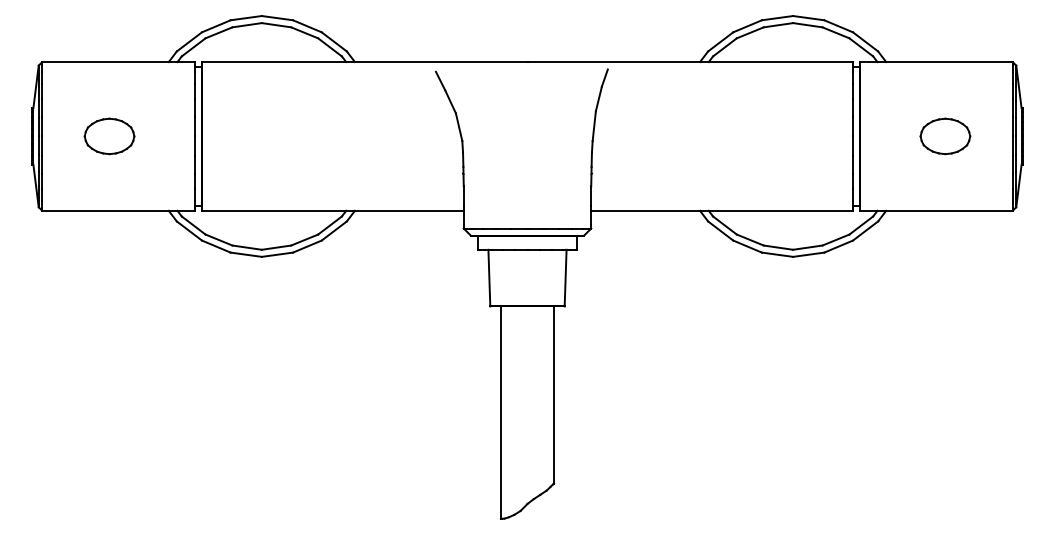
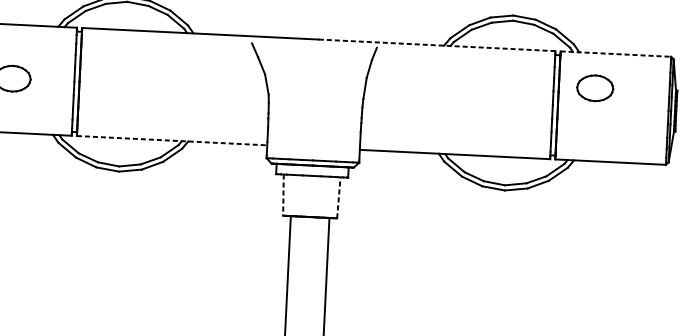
line: (690, 62) -> (437, 45), solid -> dashed
line: (937, 62) -> (616, 54), solid -> dashed
part: (945, 136) -> (595, 88), moved
line: (333, 210) -> (172, 140), solid -> dashed
line: (565, 277) -> (338, 197), solid -> dashed
line: (489, 278) -> (283, 195), solid -> dashed

